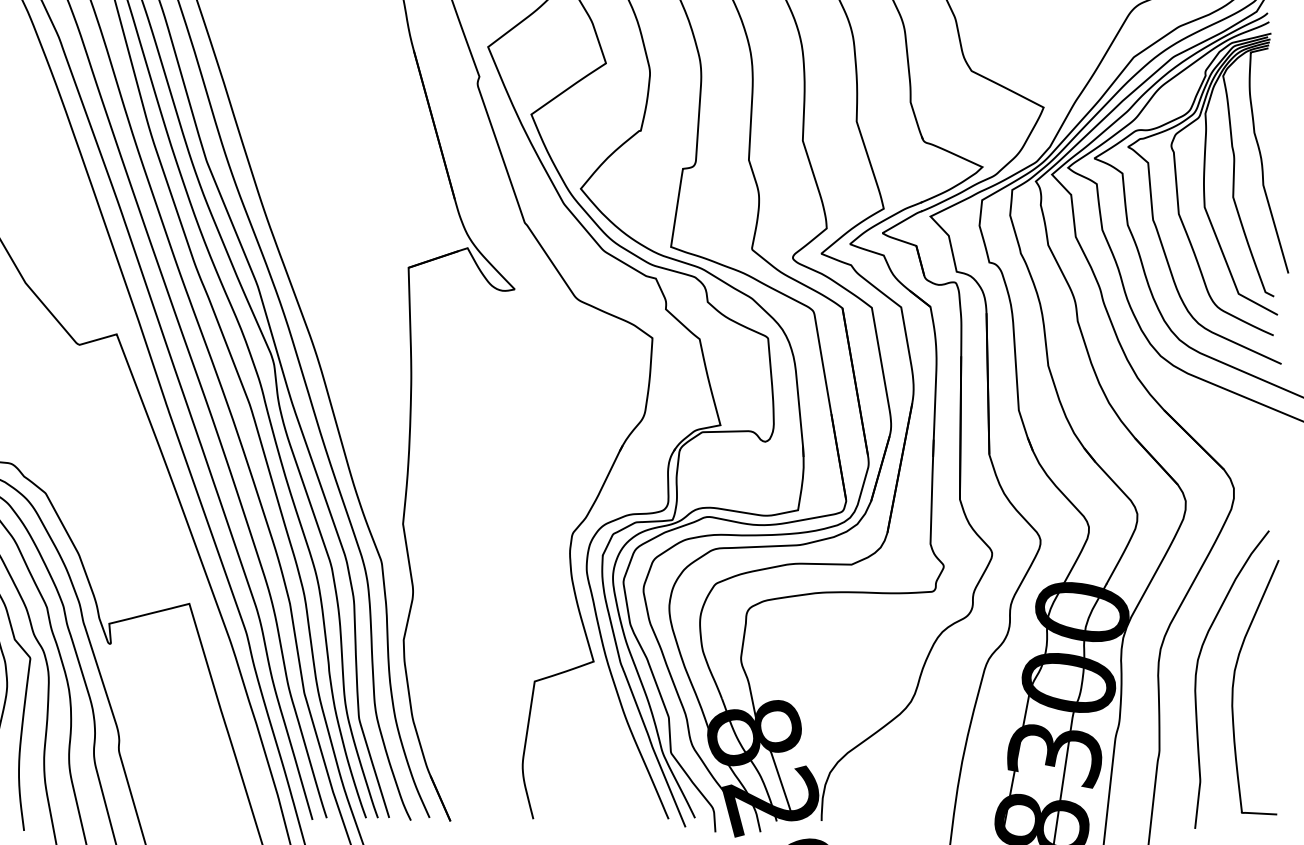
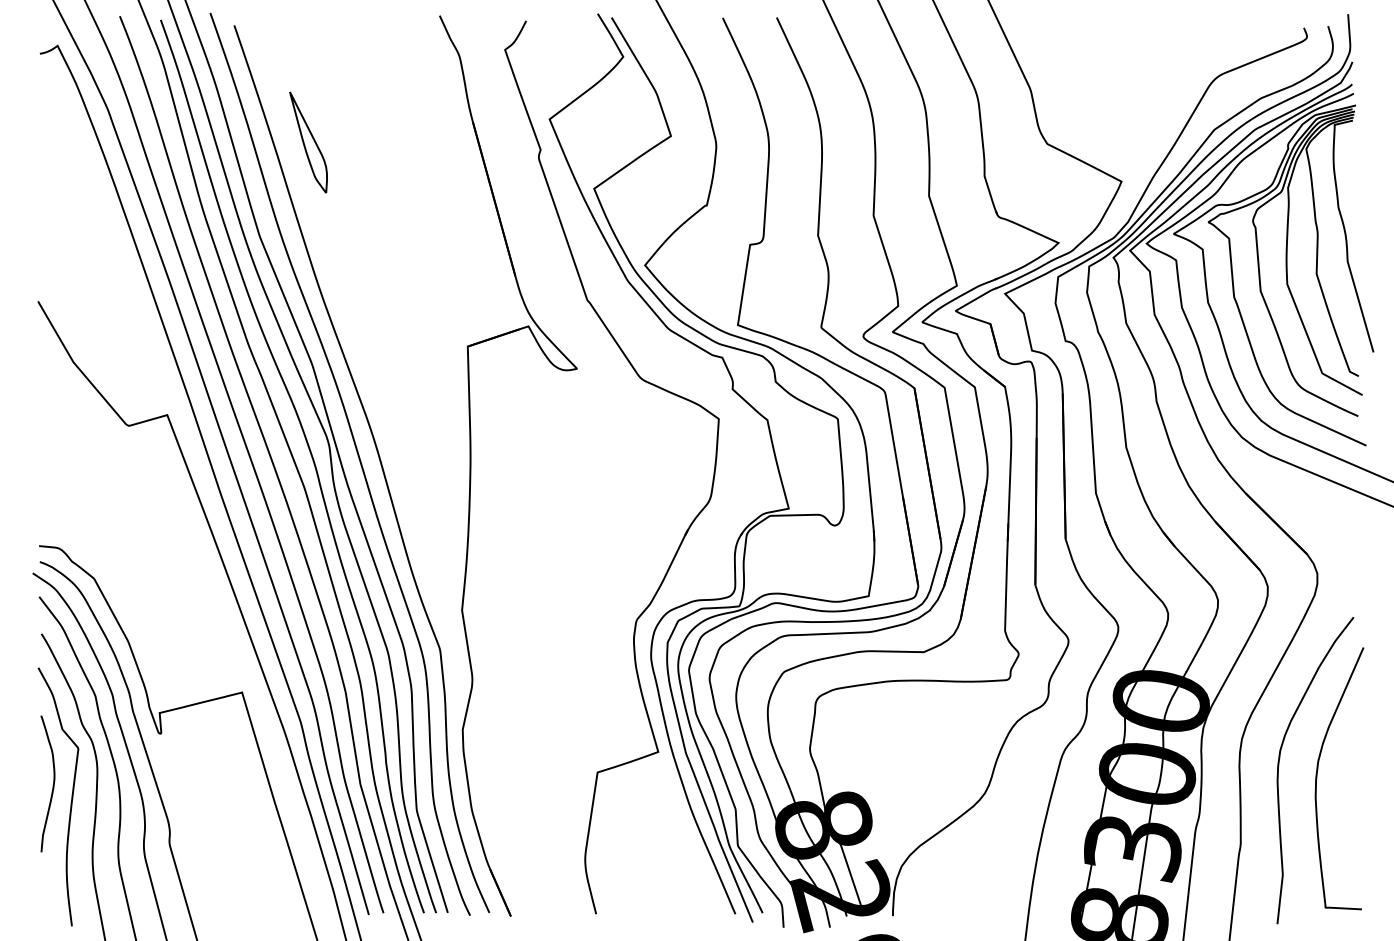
part: (253, 69) -> (308, 142), added

